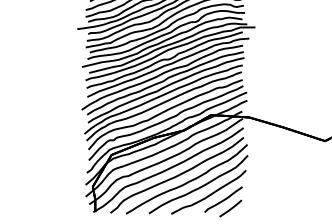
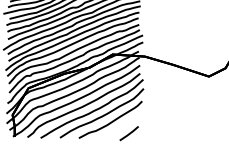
part: (223, 199) -> (123, 125), removed

